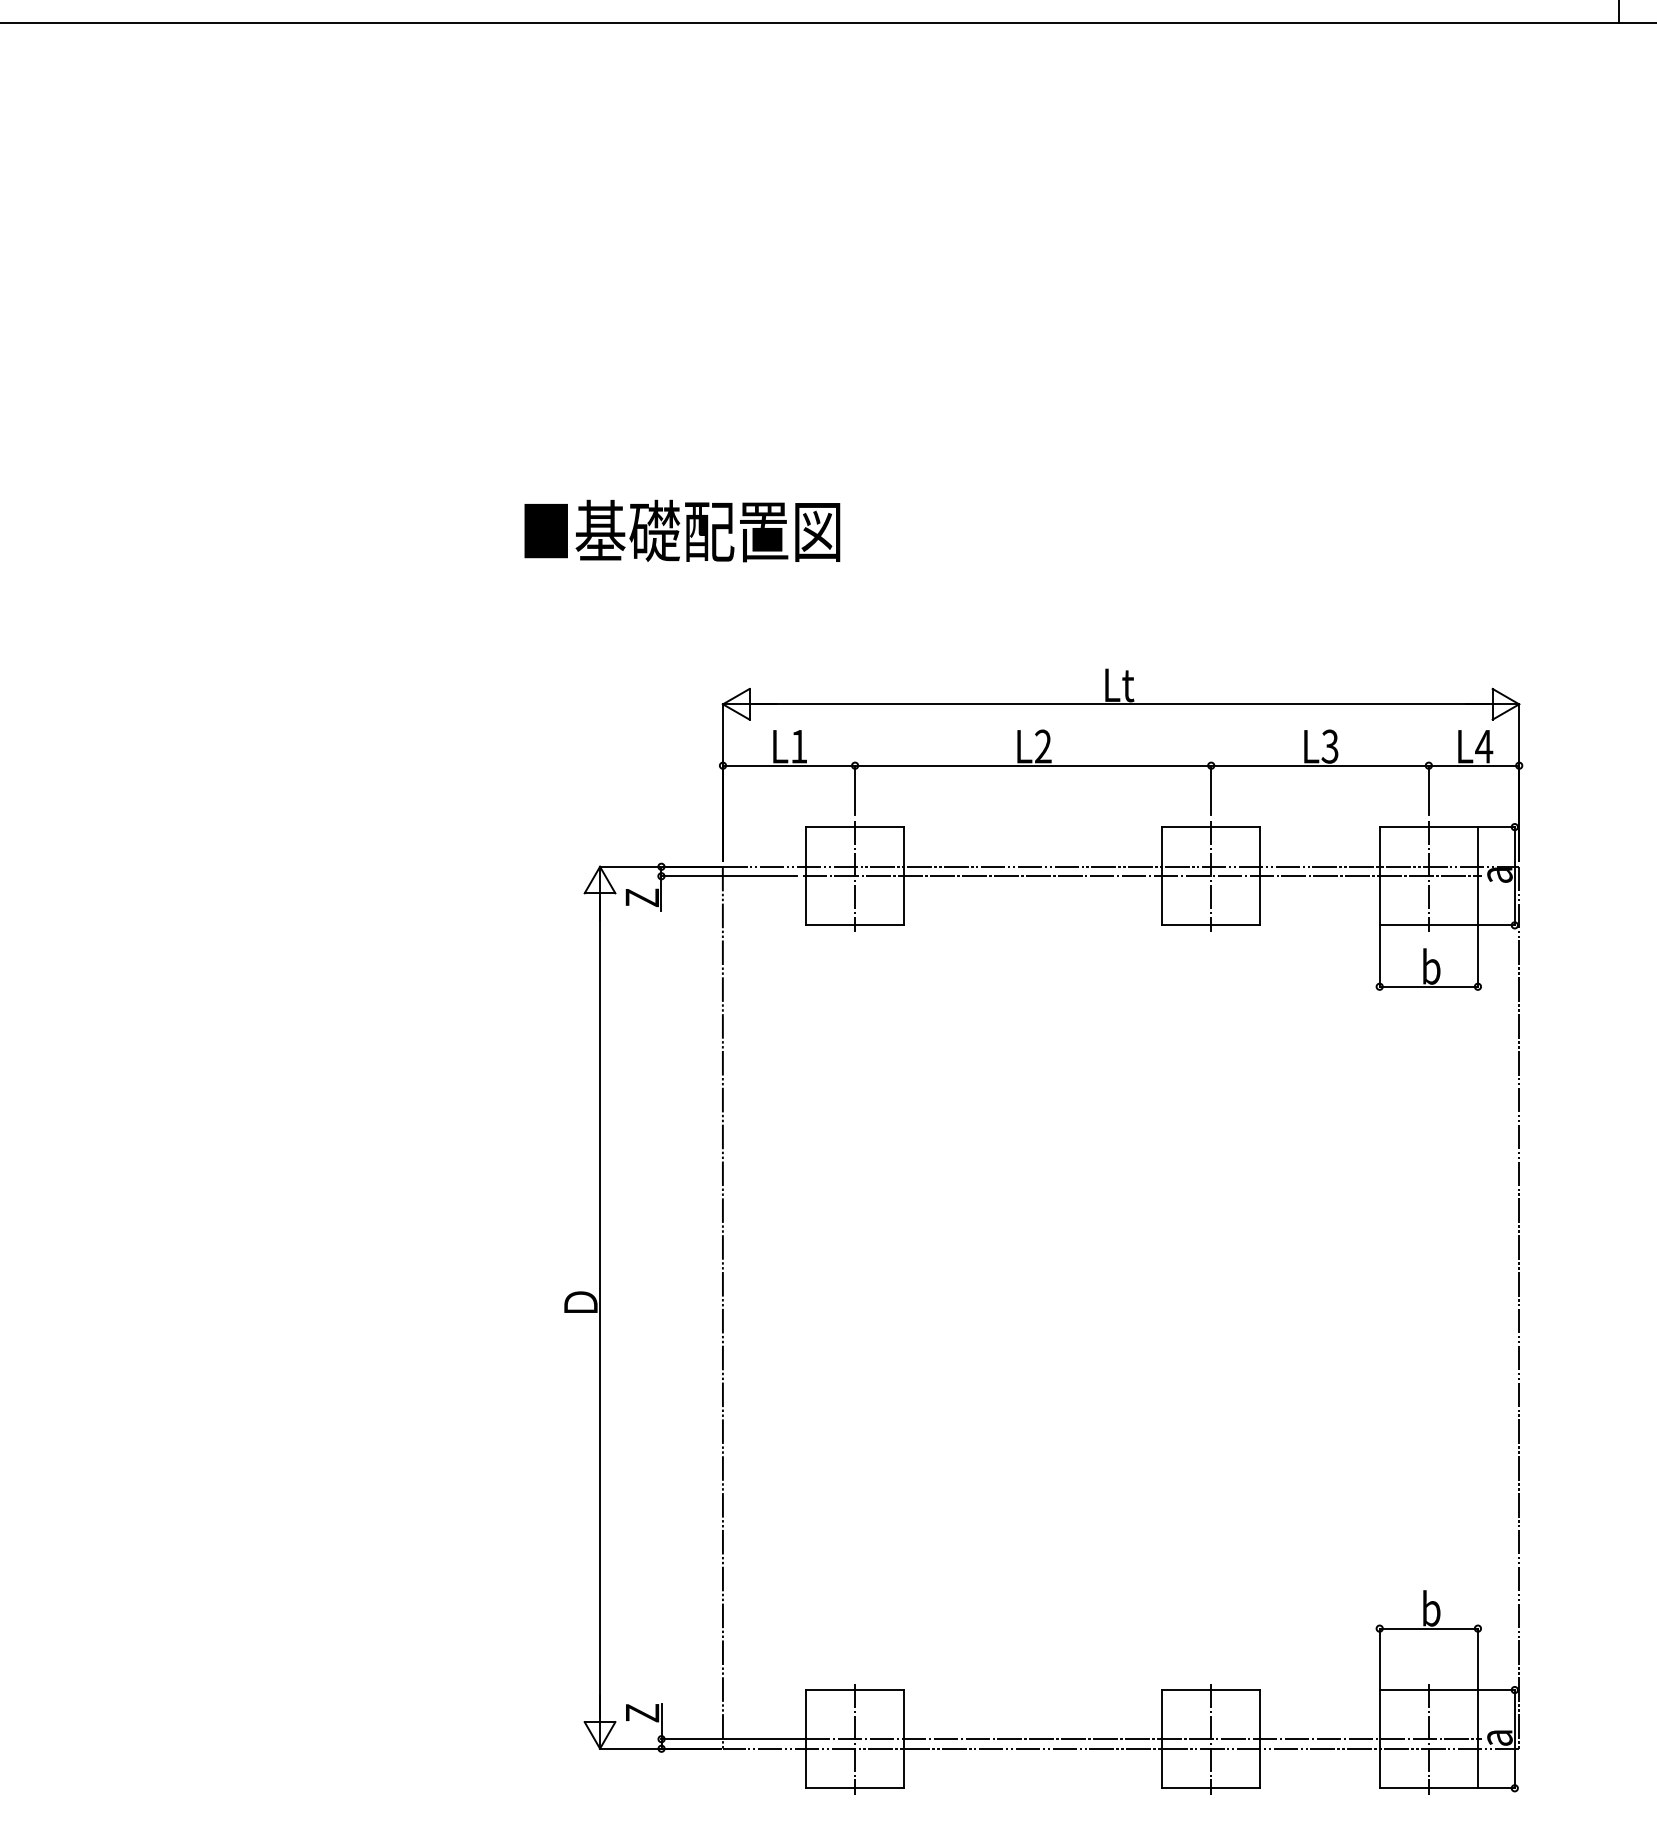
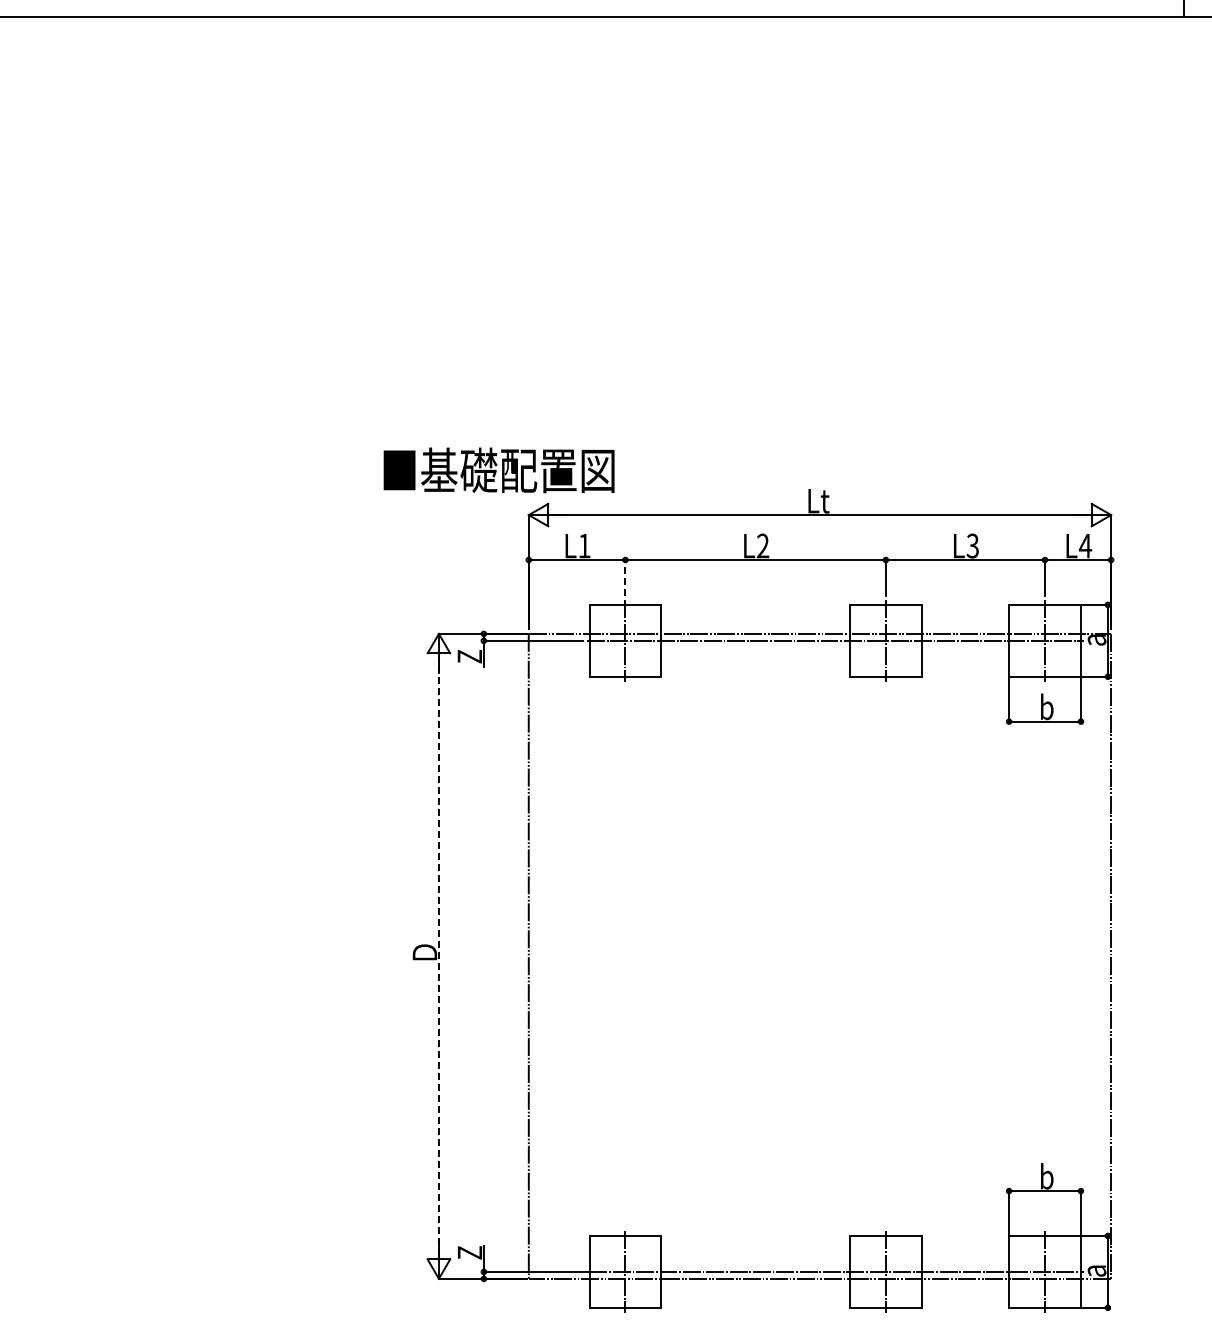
text: (681, 531) -> (498, 470), moved
line: (855, 789) -> (625, 577), solid -> dashed
line: (599, 1306) -> (438, 955), solid -> dashed

